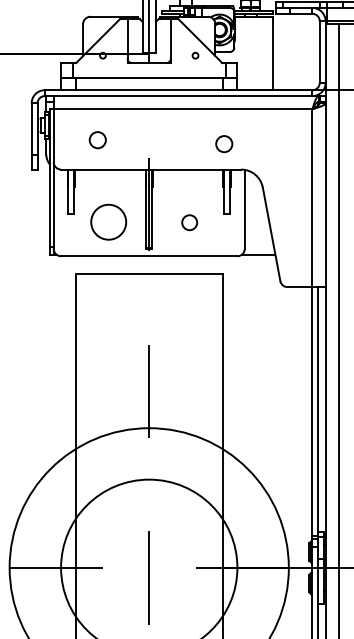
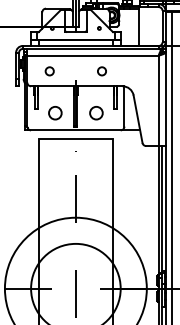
circle: (223, 144) -> (101, 71), moved
circle: (109, 223) -> (55, 113), size x0.71
circle: (189, 223) -> (96, 113), size x1.67

